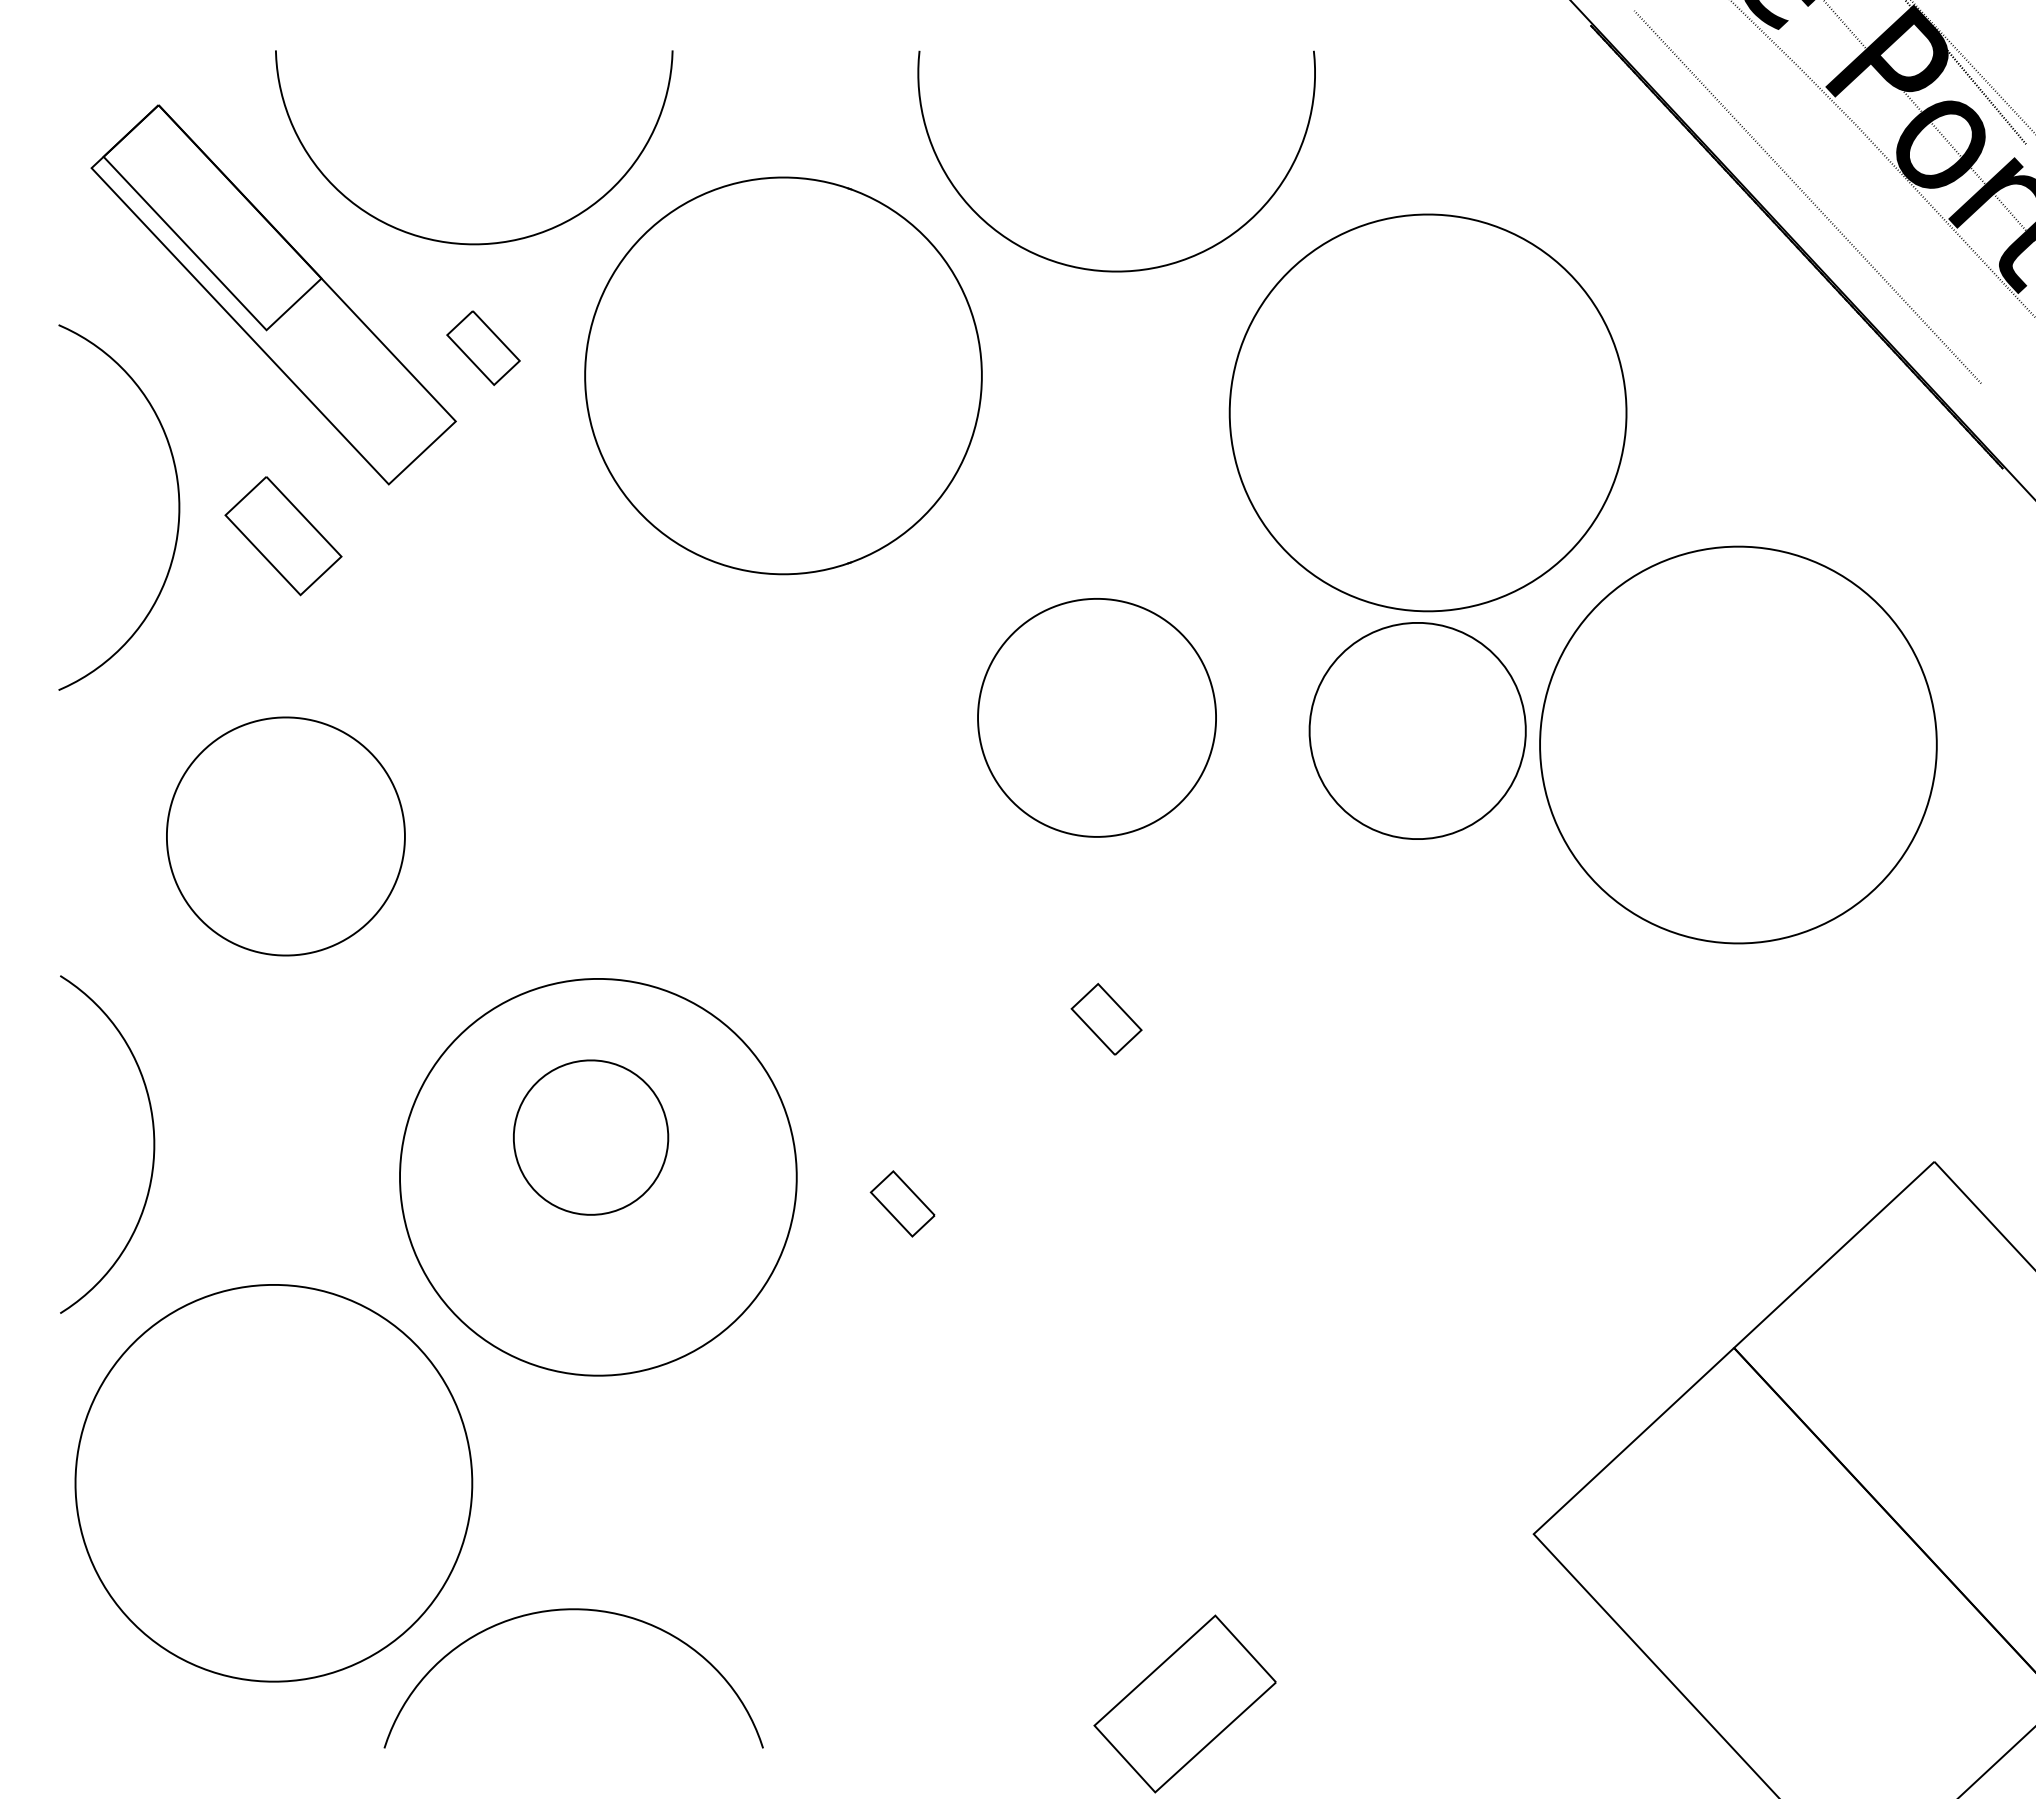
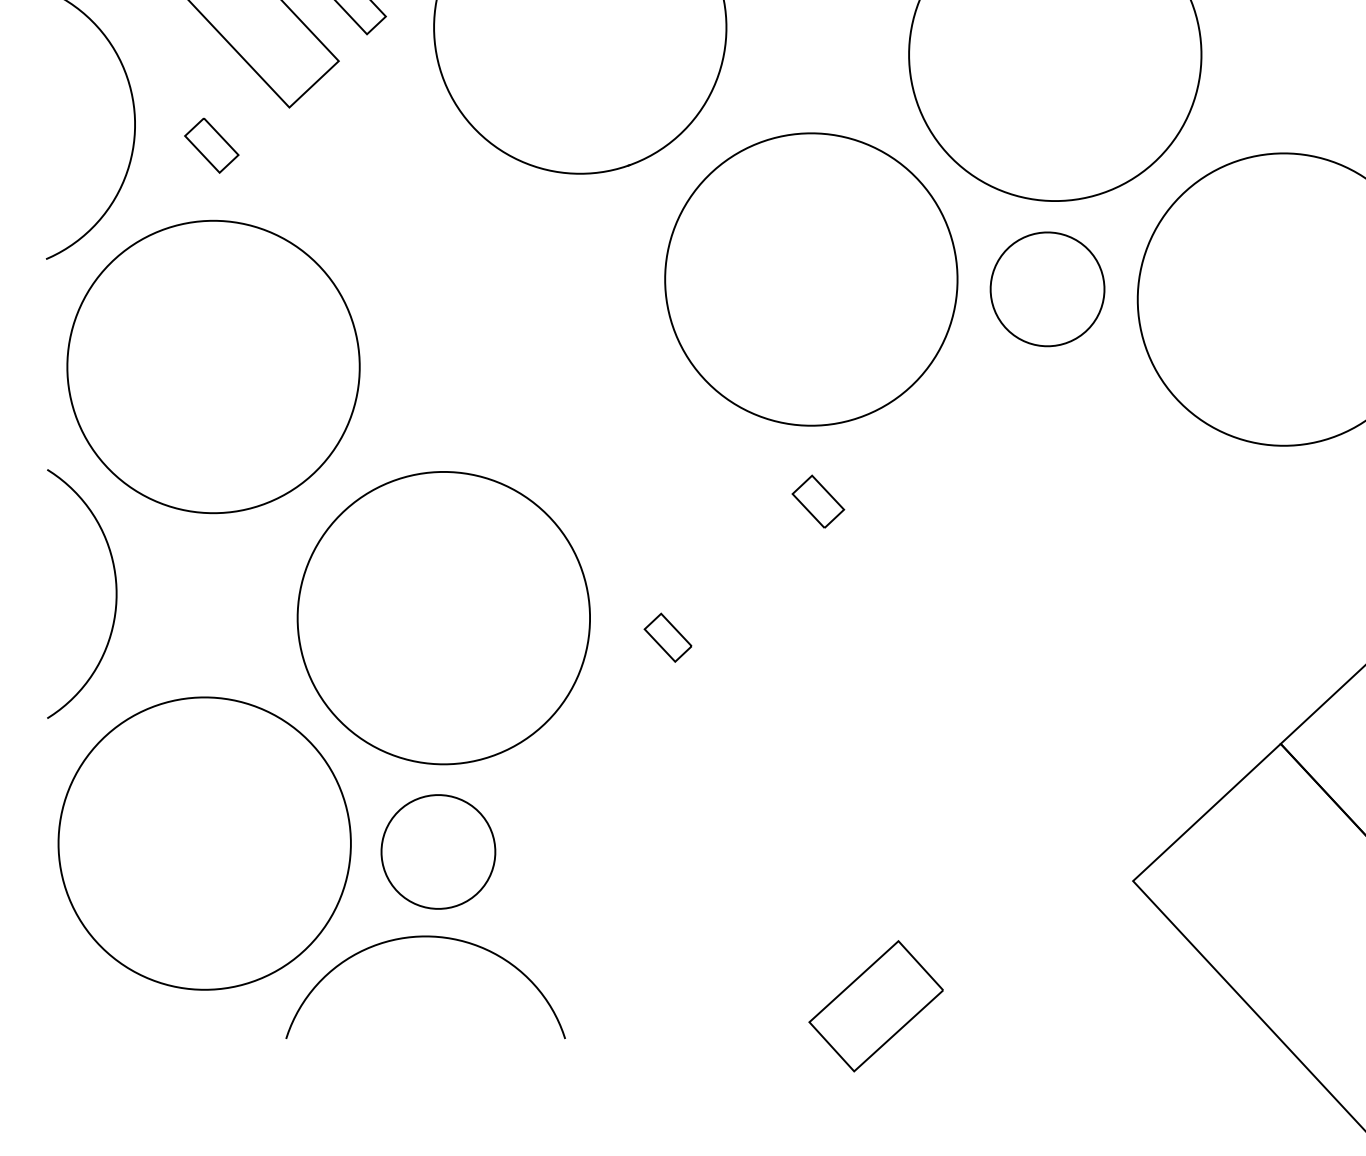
part: (283, 535) -> (211, 145), size x0.62
part: (1096, 717) -> (810, 279), size x1.67
part: (1417, 731) -> (1047, 289), size x0.71
part: (285, 836) -> (213, 367), size x1.67
part: (591, 1137) -> (438, 851), moved

